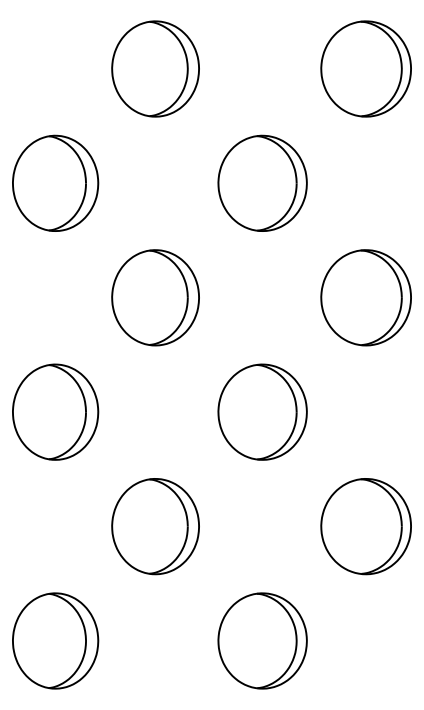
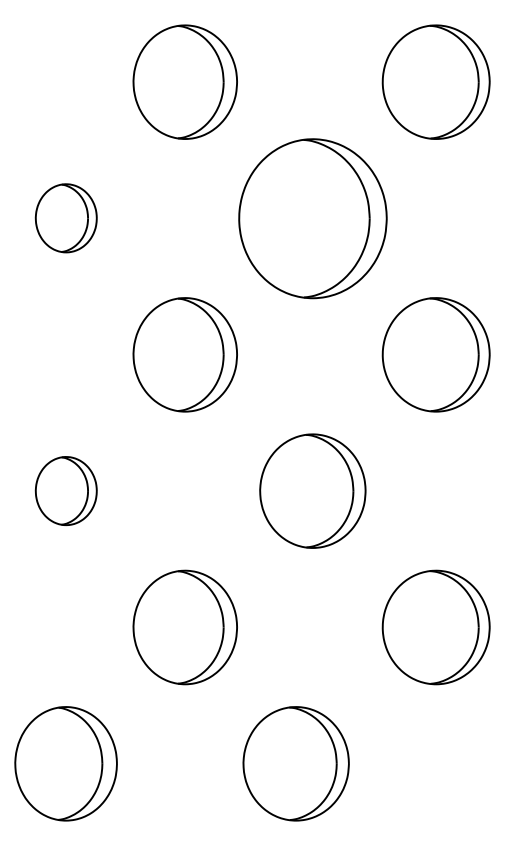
part: (55, 182) -> (65, 217), size x0.6
part: (262, 182) -> (312, 217), size x1.4
part: (55, 411) -> (65, 490), size x0.6
part: (262, 640) -> (295, 763), moved

